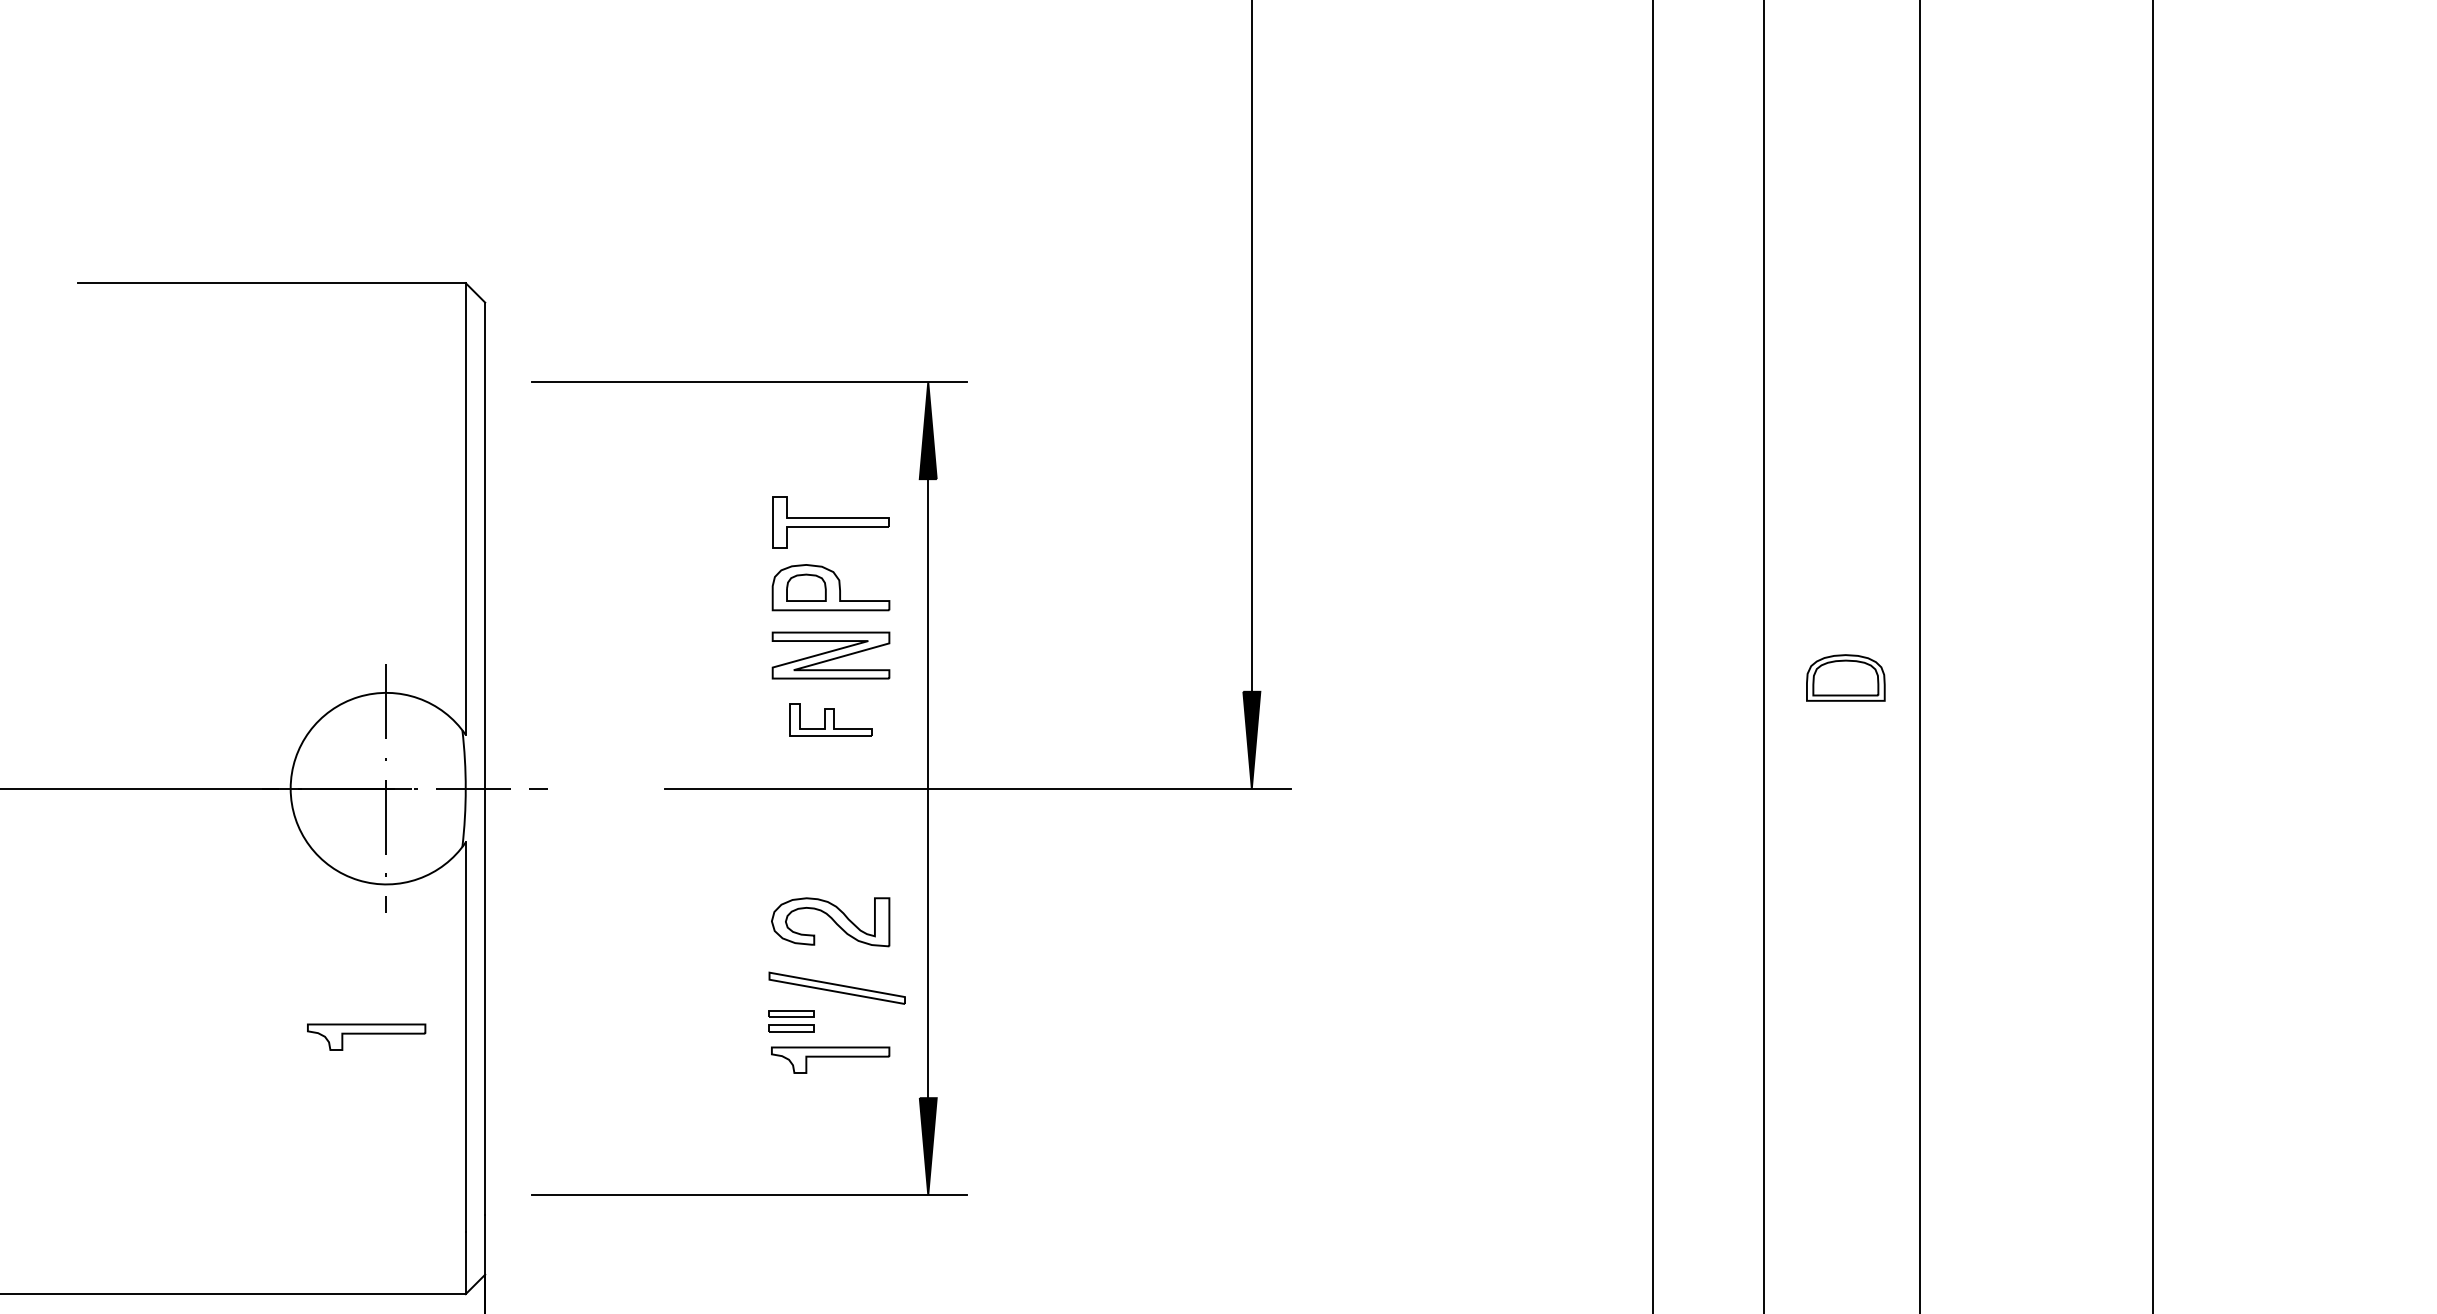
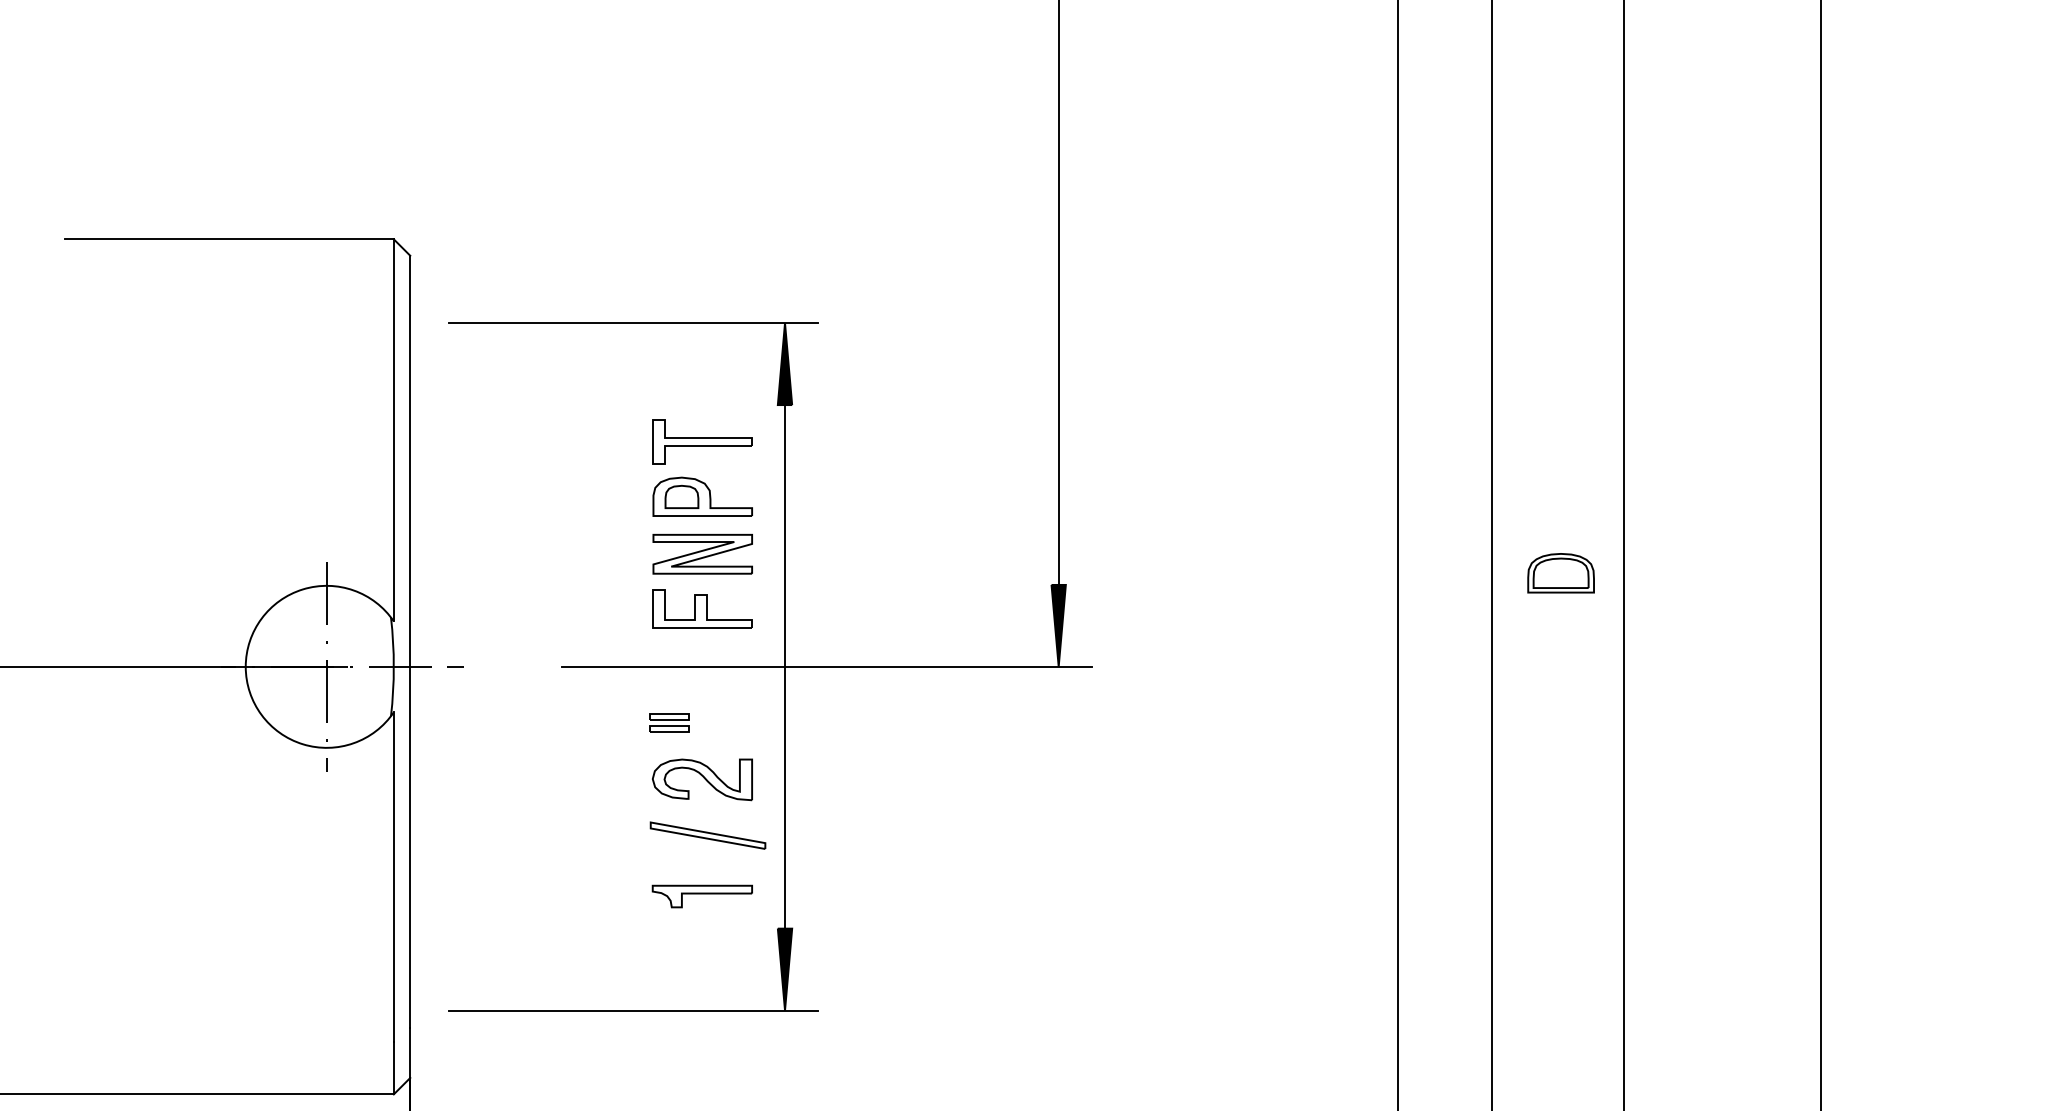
part: (830, 719) -> (702, 608), size x1.43
part: (791, 1021) -> (669, 723), moved
part: (366, 1036) -> (309, 876), removed

